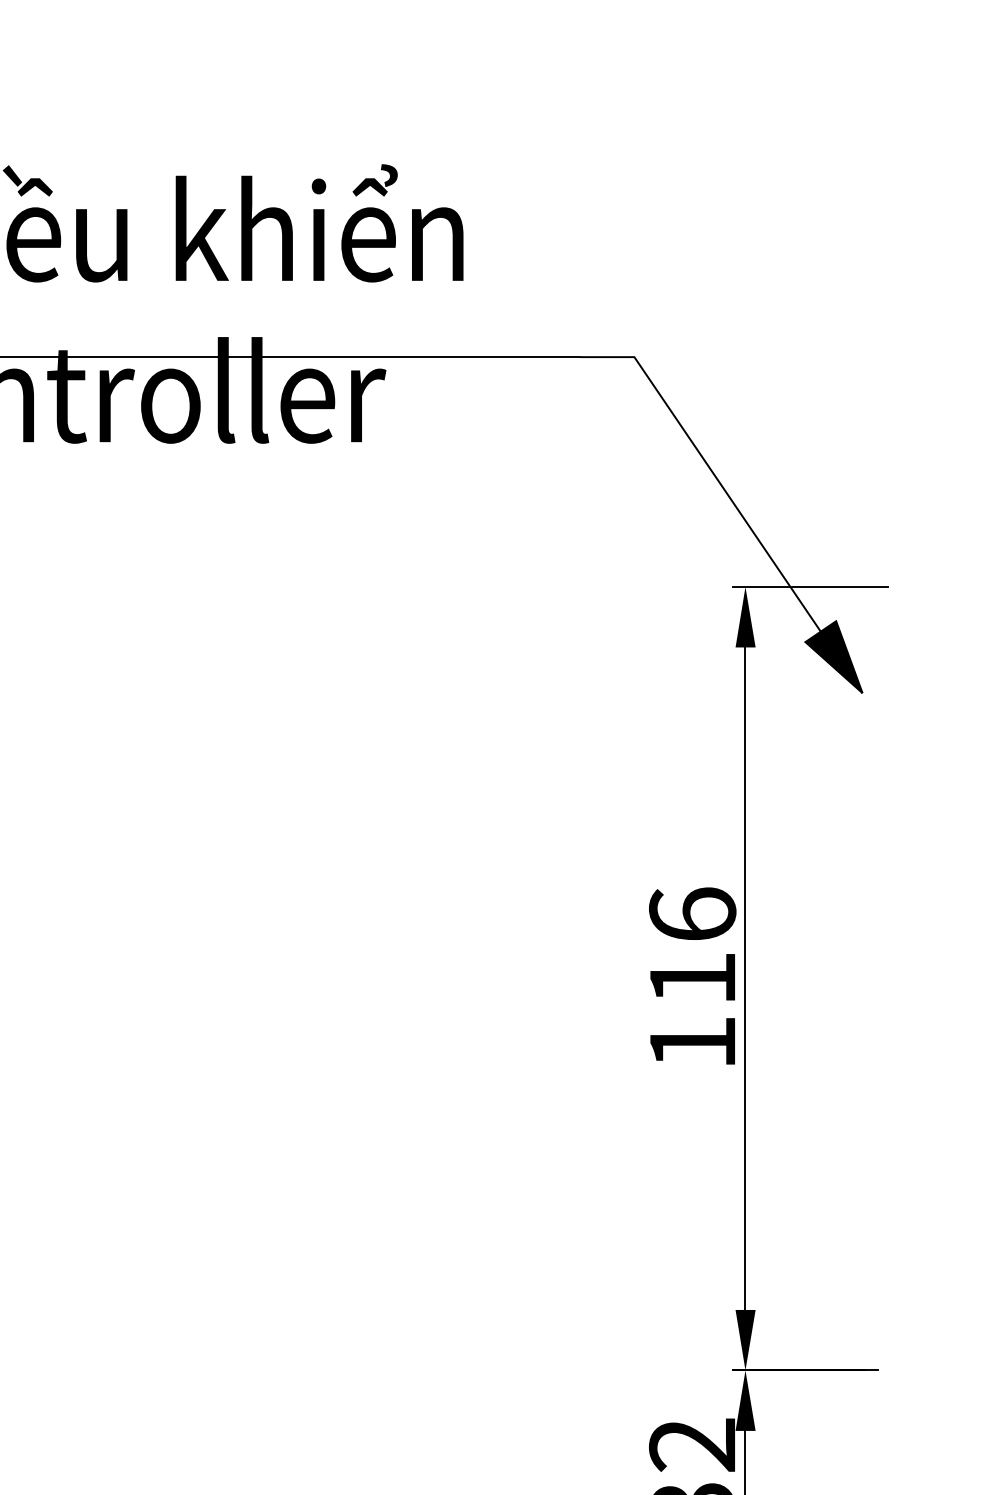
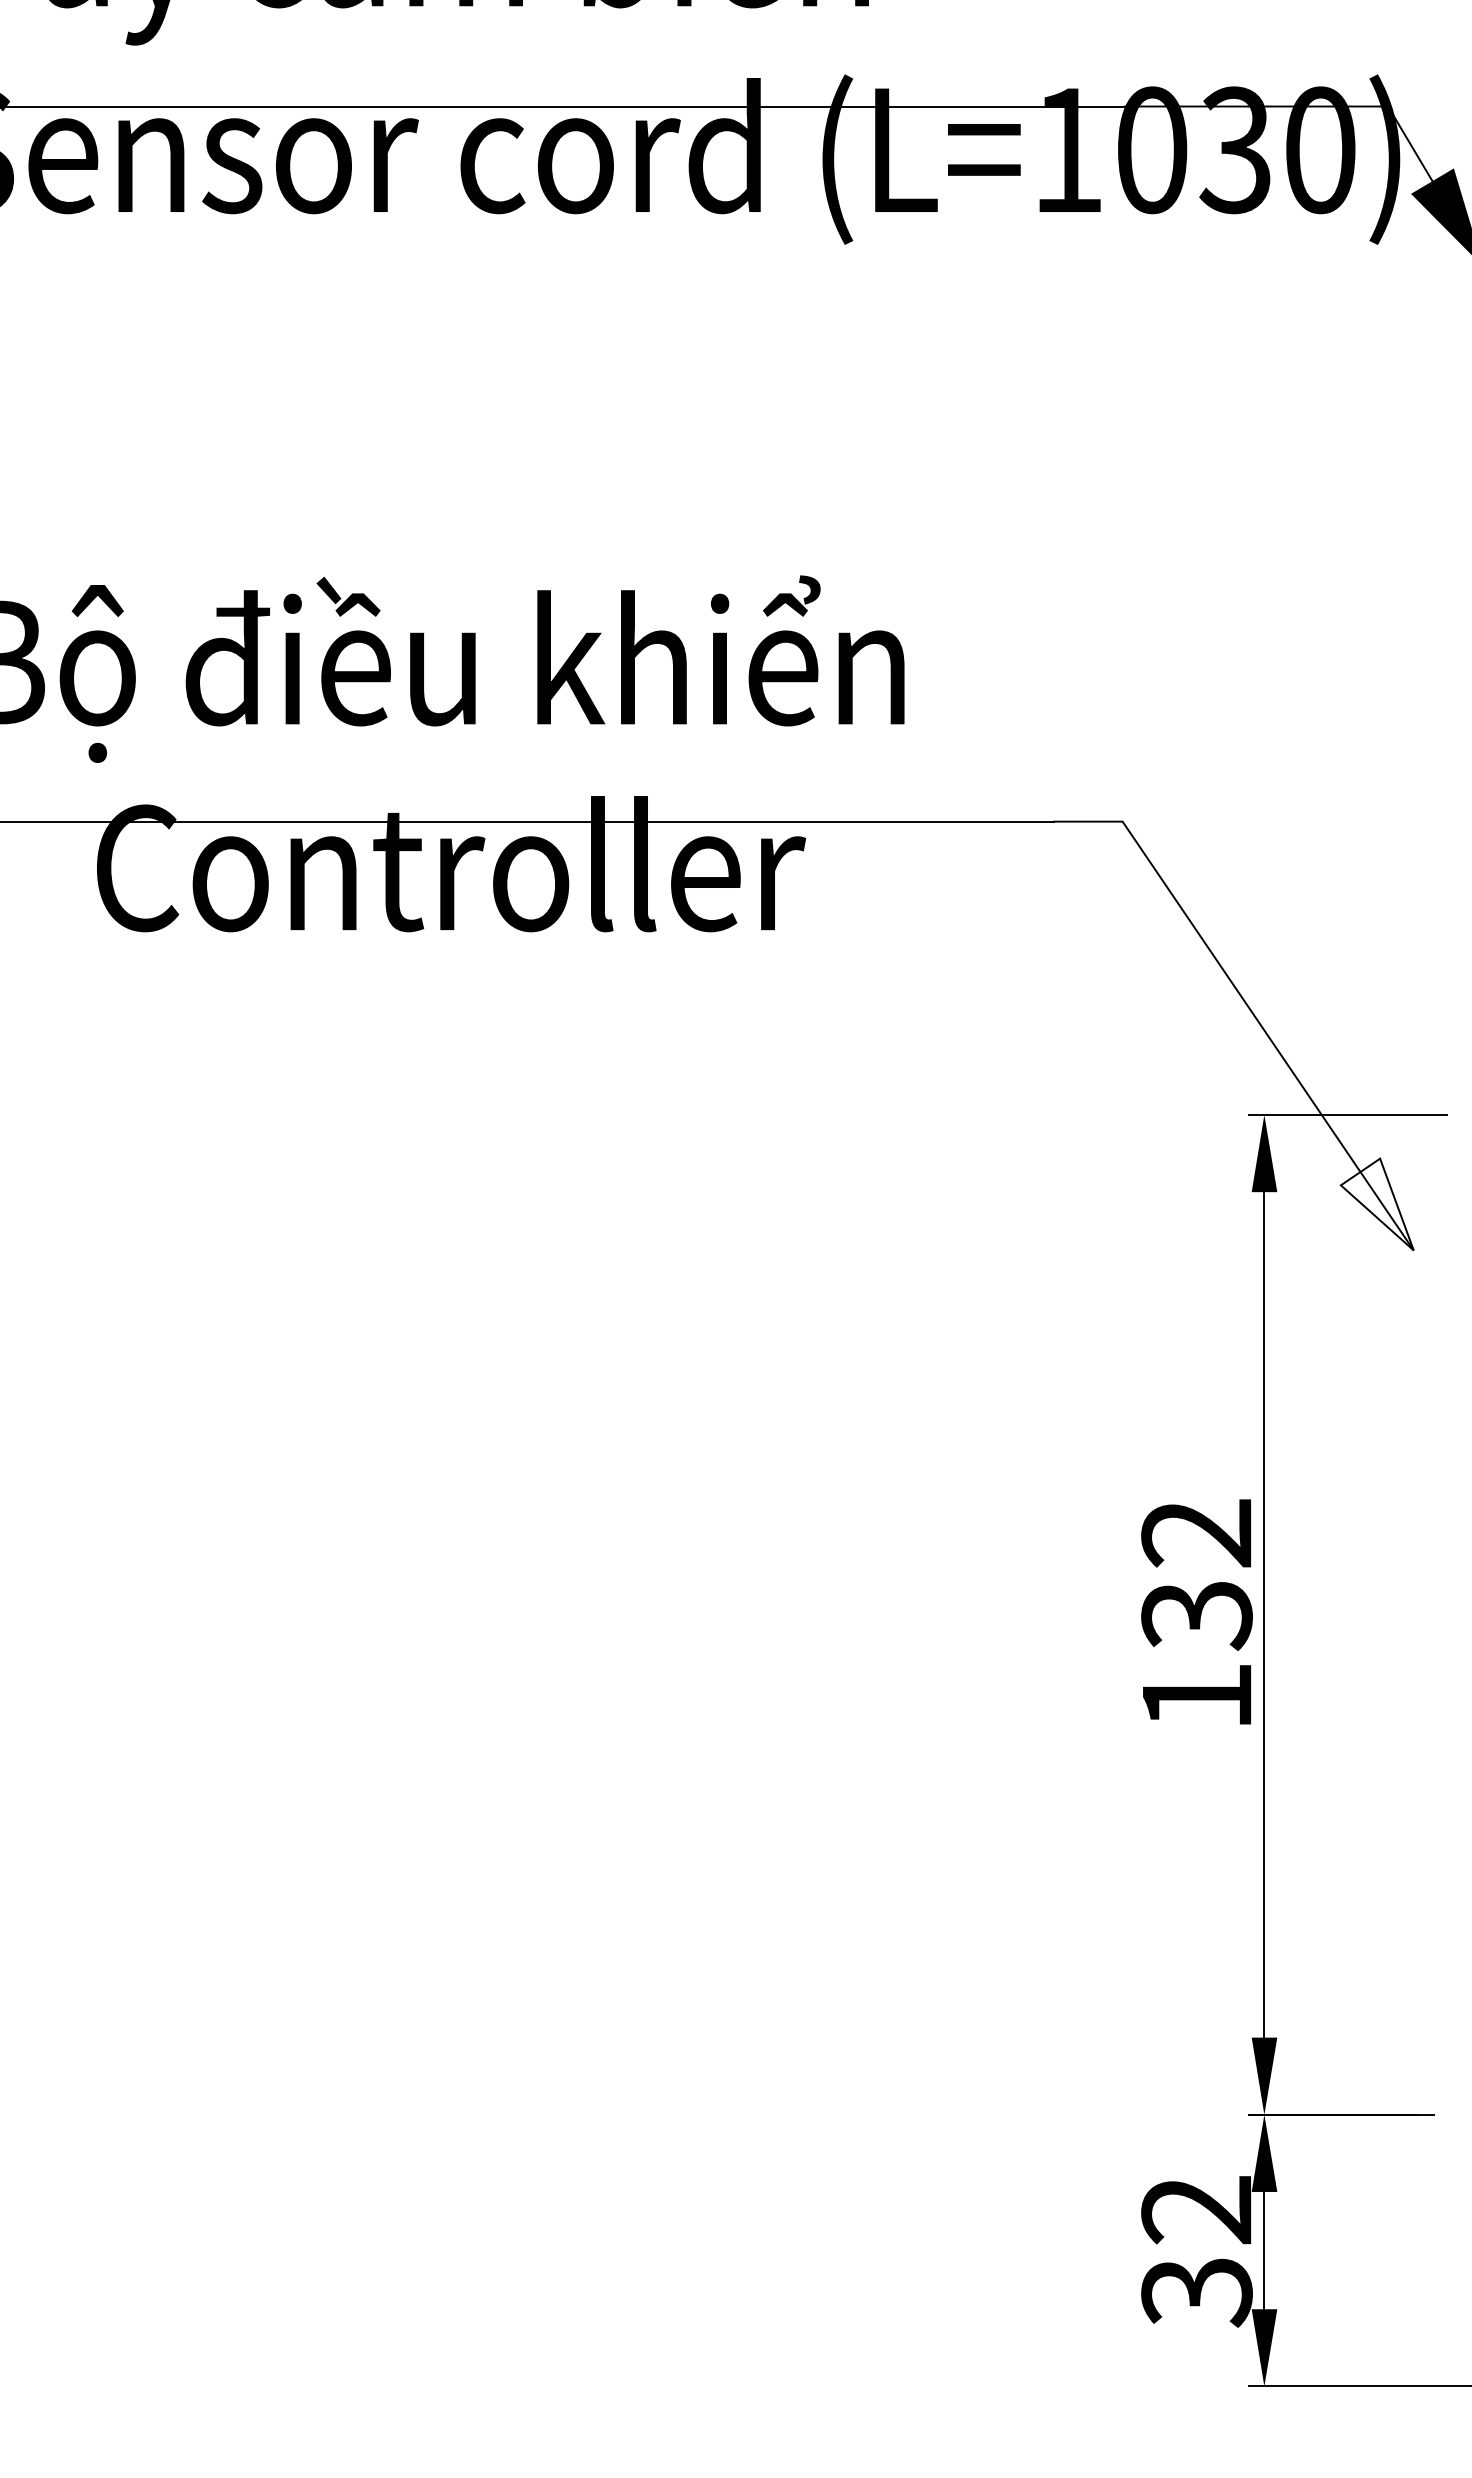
fill: (833, 657) -> (1376, 1204), removed
text: (692, 947) -> (1196, 1574), 116 -> 132

